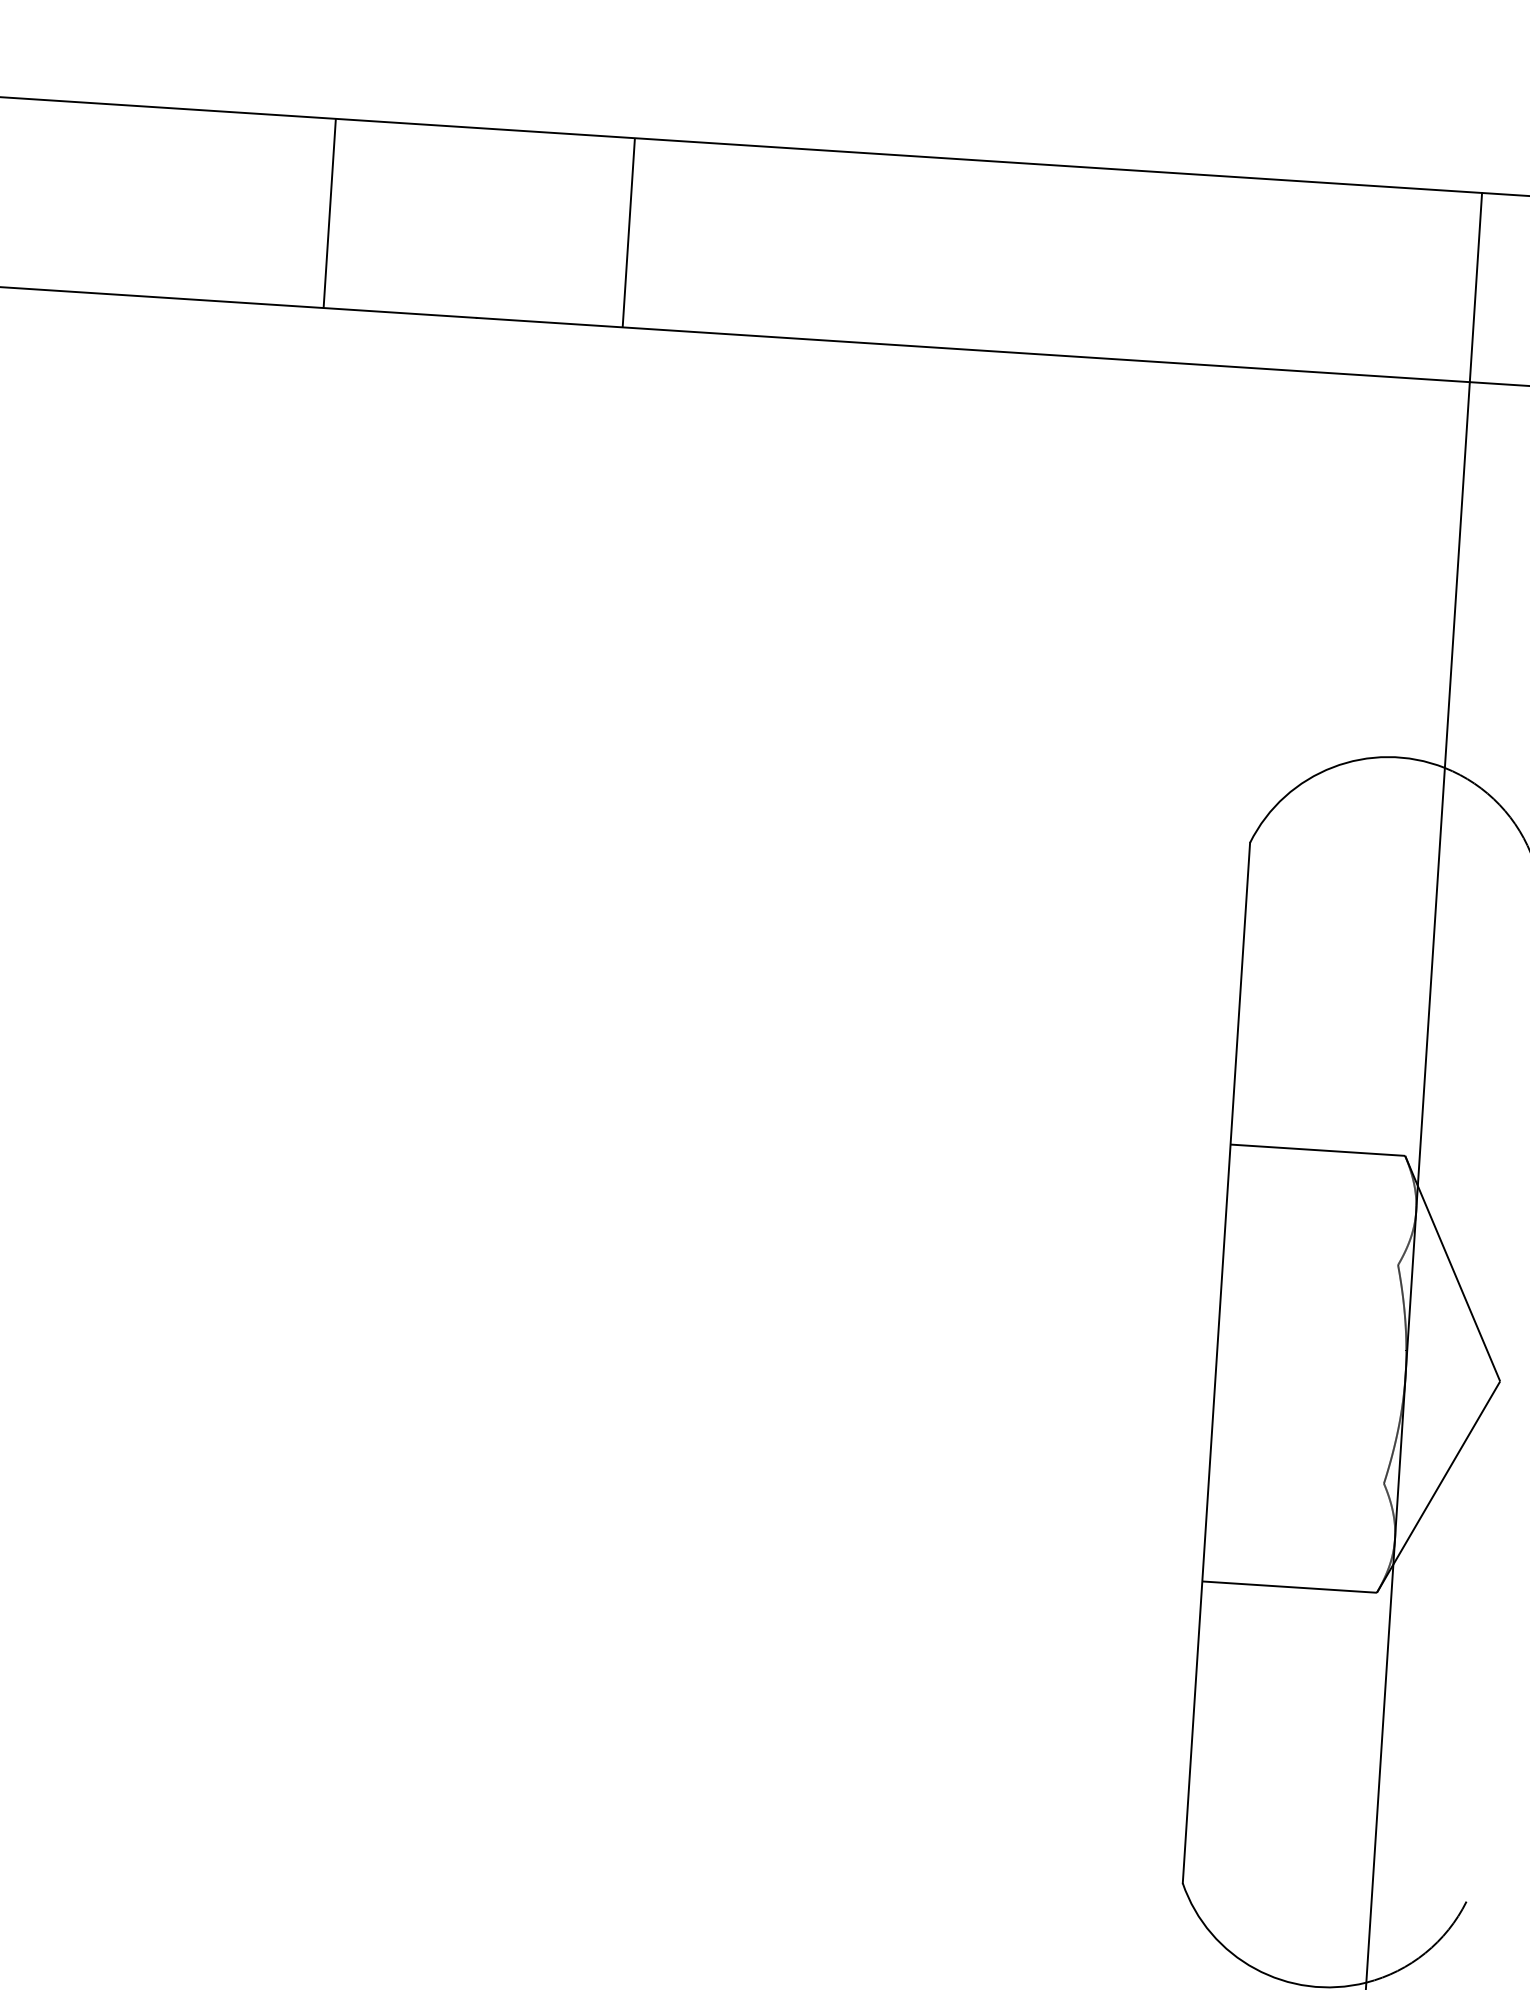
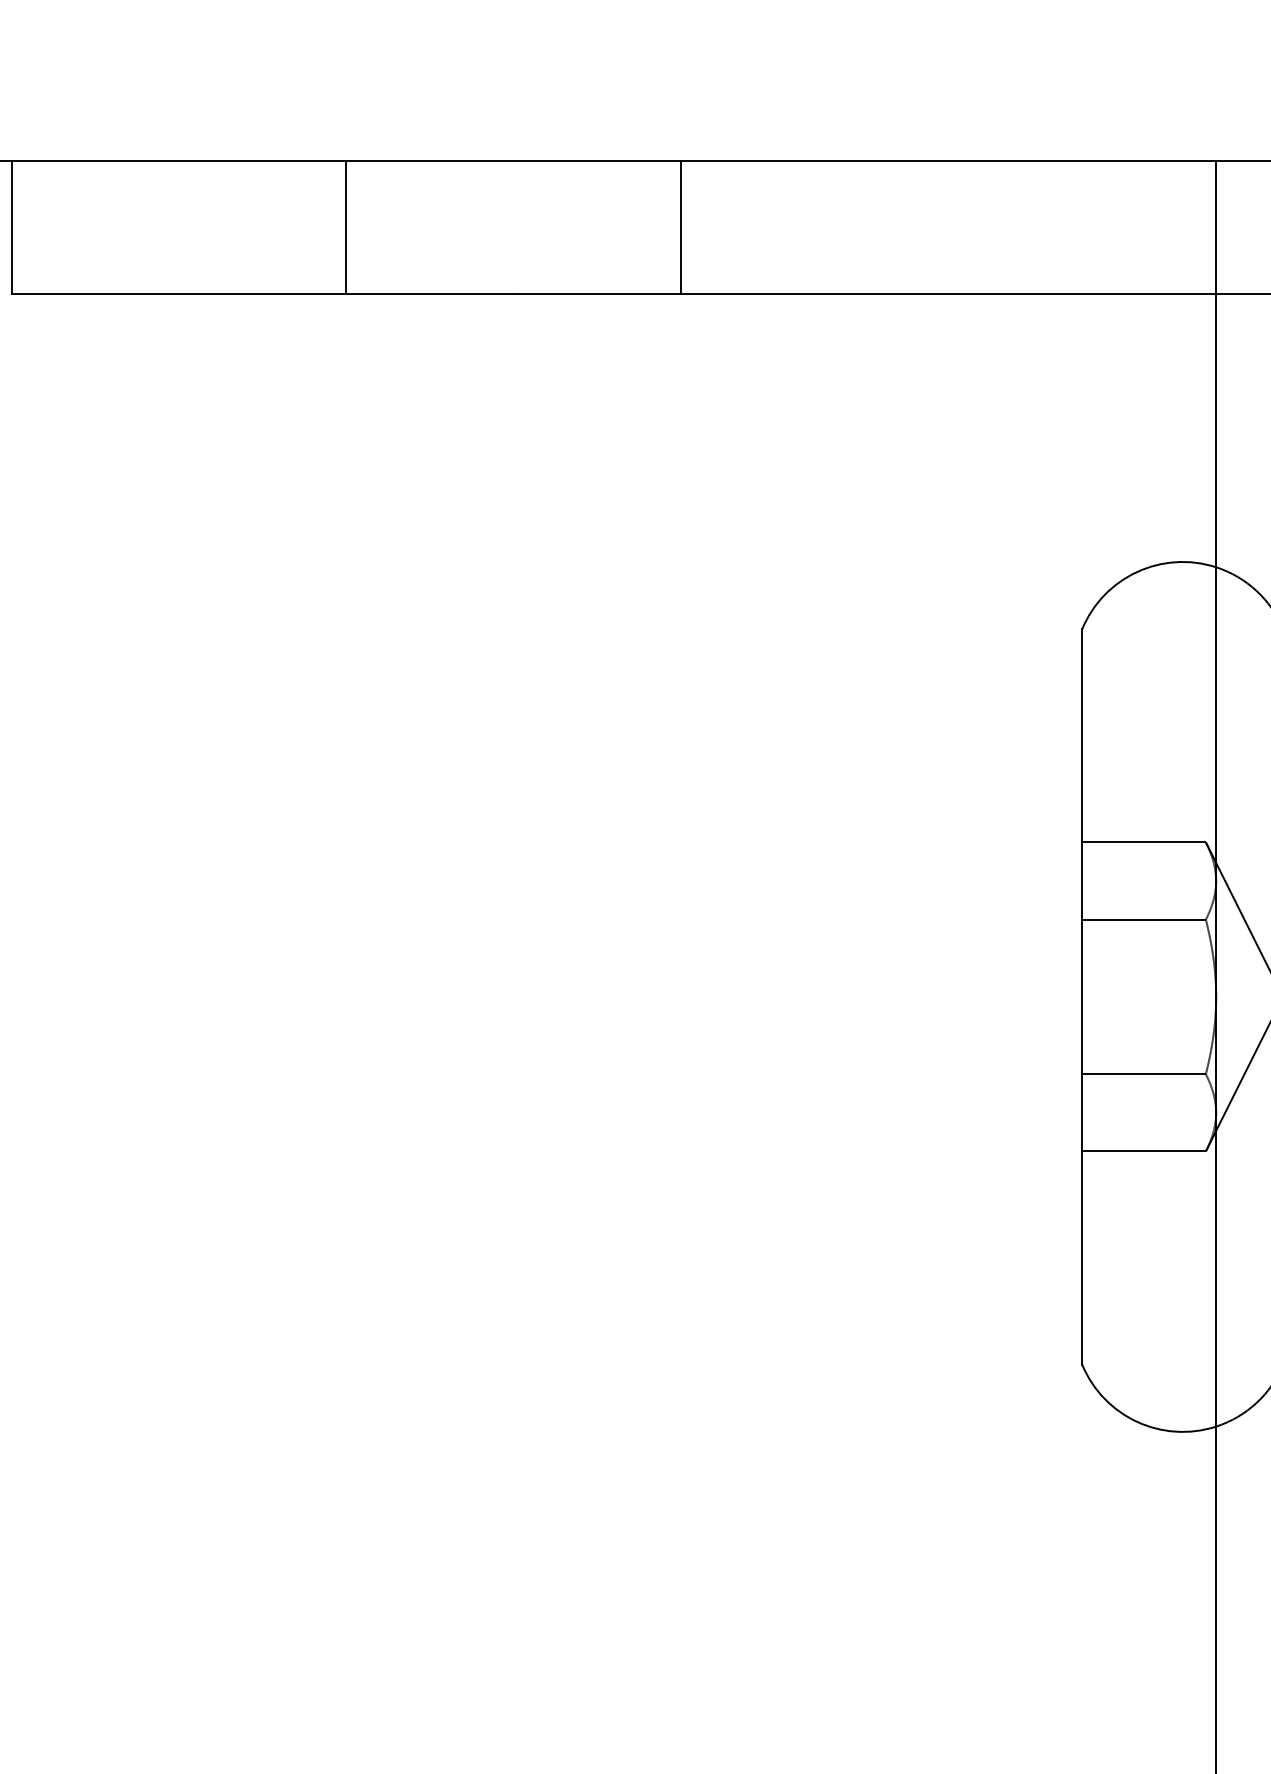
line: (329, 213) -> (346, 227), moved
line: (628, 232) -> (680, 227), moved
line: (1309, 1259) -> (1143, 919), added
line: (1295, 1478) -> (1143, 1074), added

